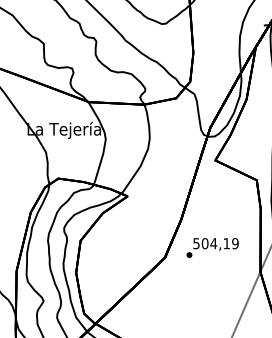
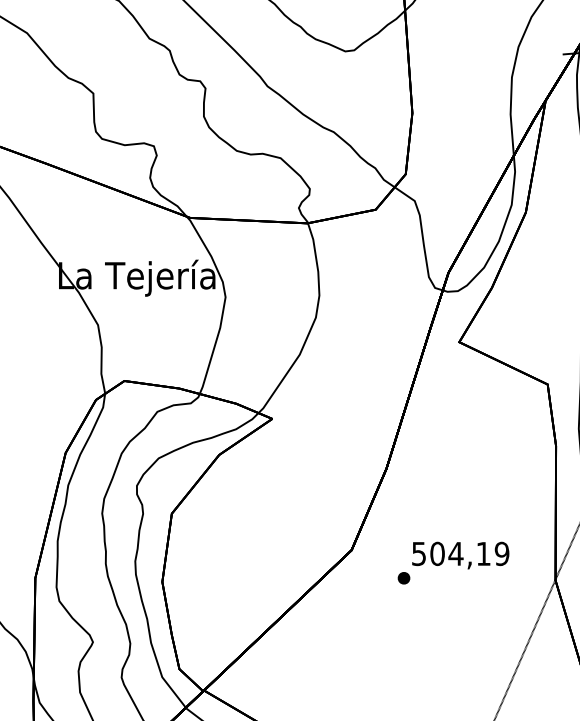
text: (212, 247) -> (453, 562), moved

